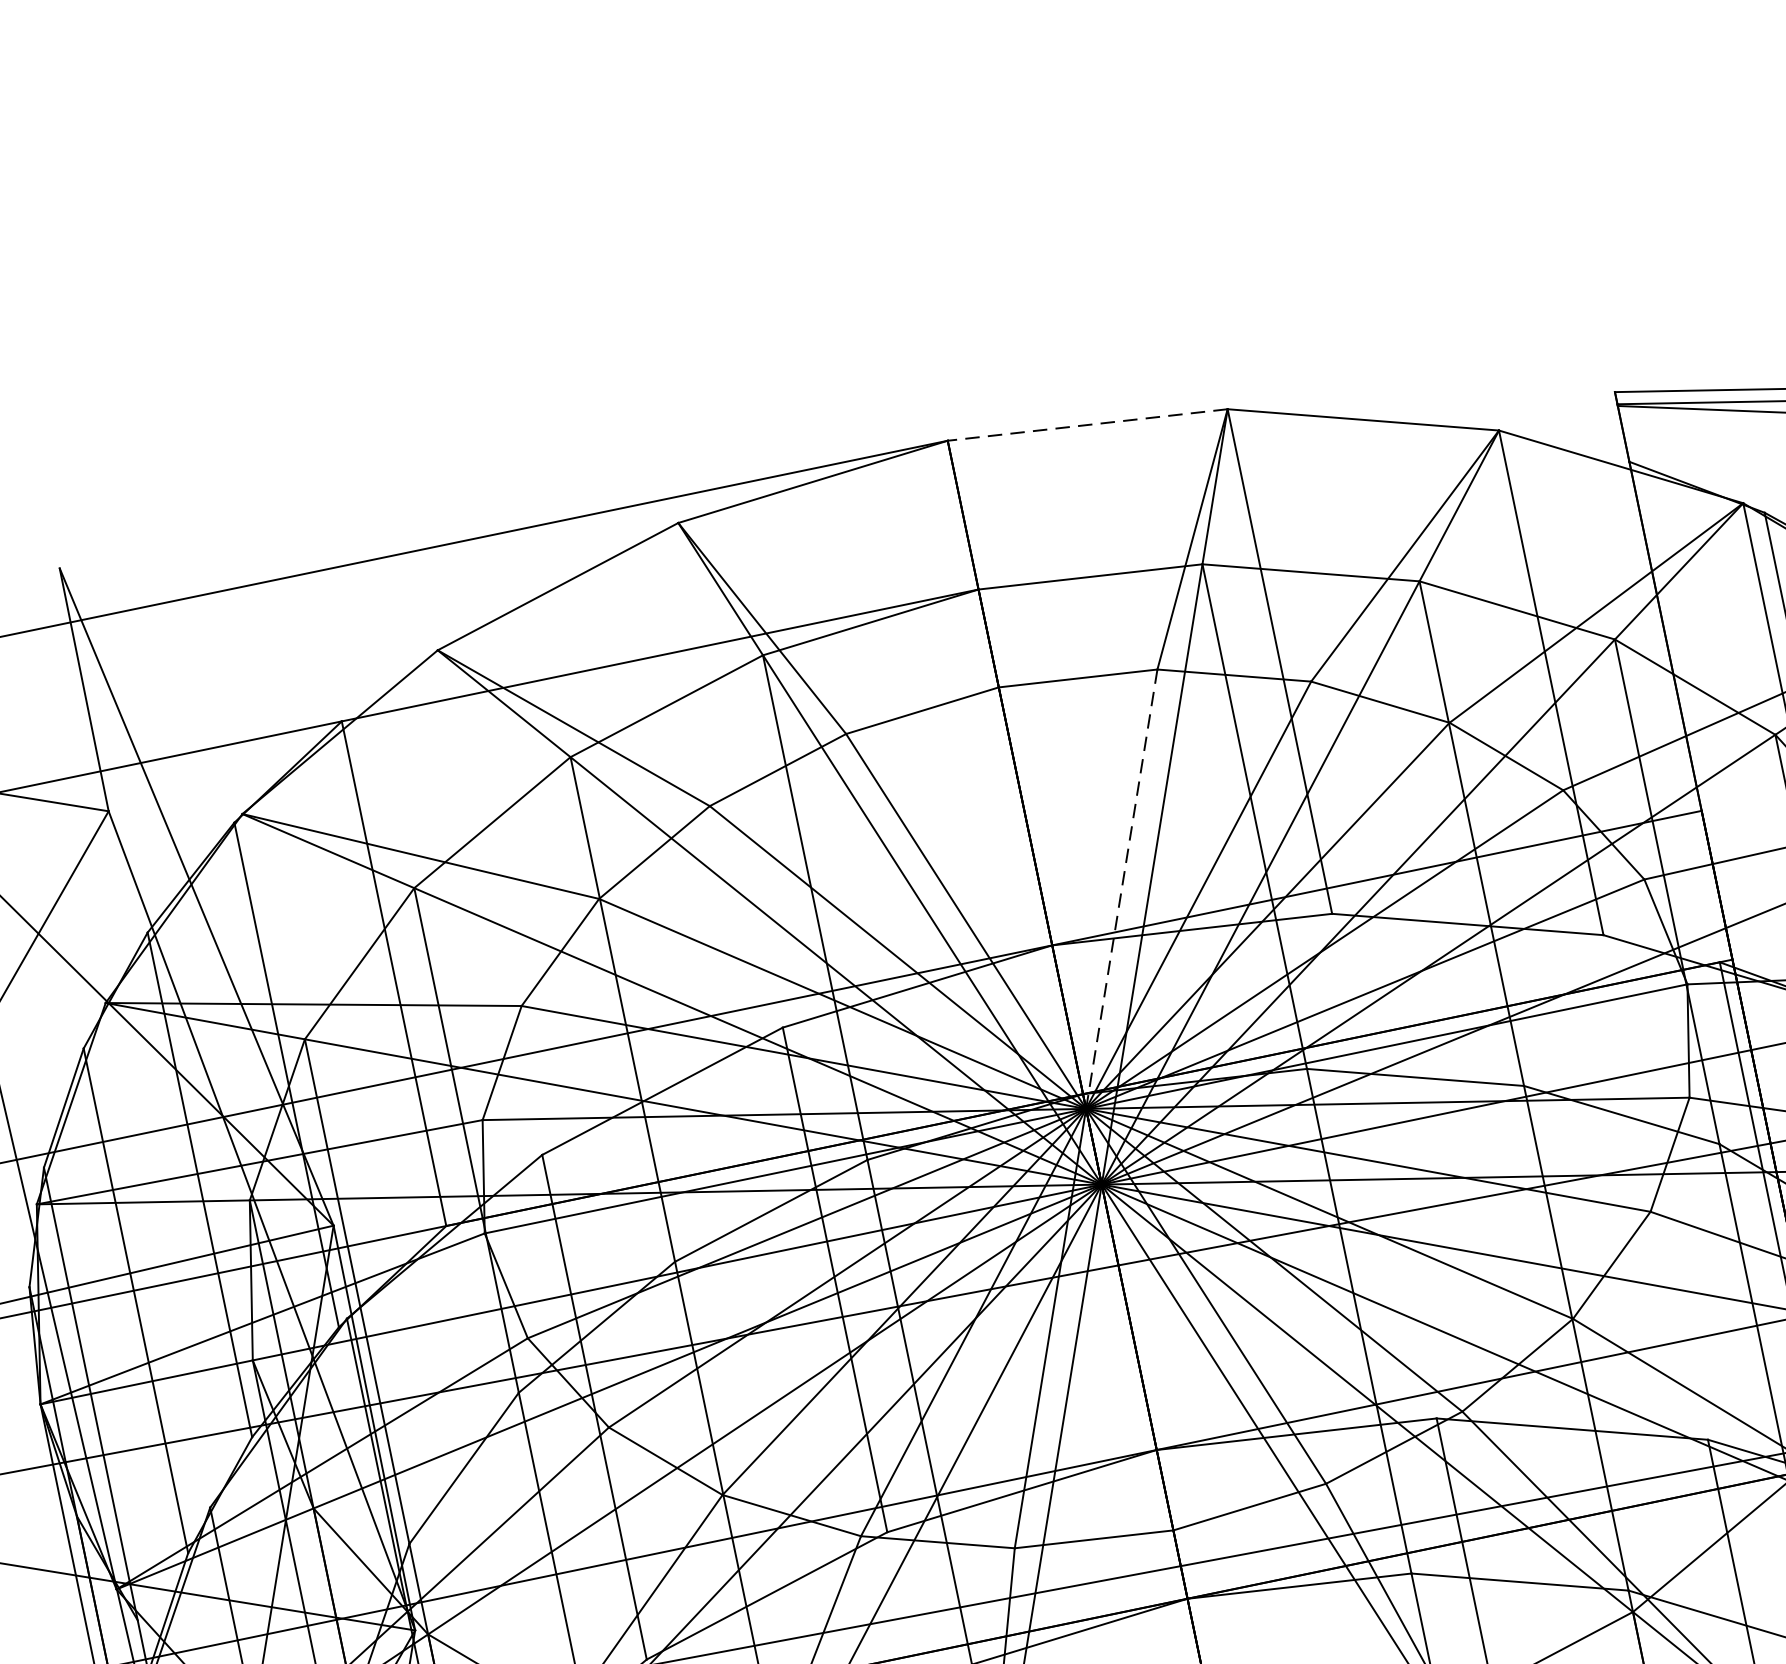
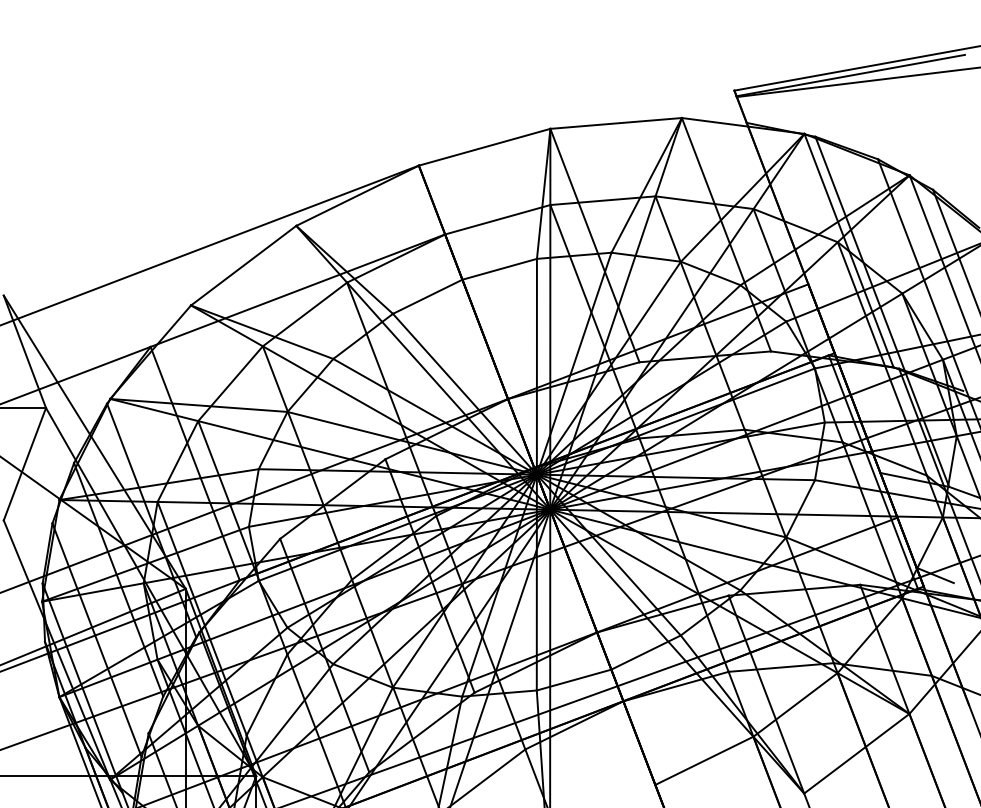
line: (1087, 425) -> (484, 147), dashed -> solid
line: (1121, 888) -> (536, 366), dashed -> solid

